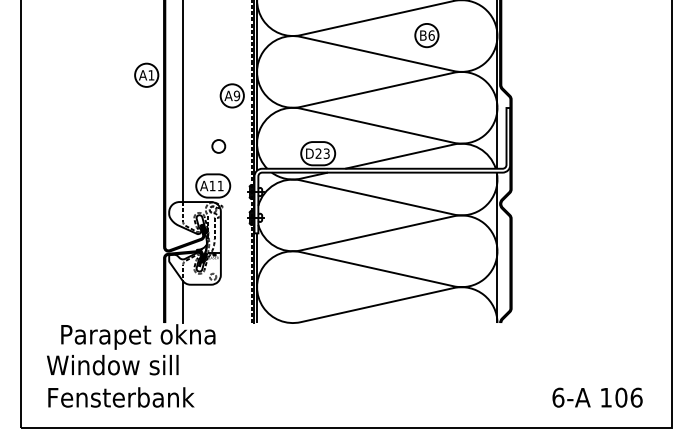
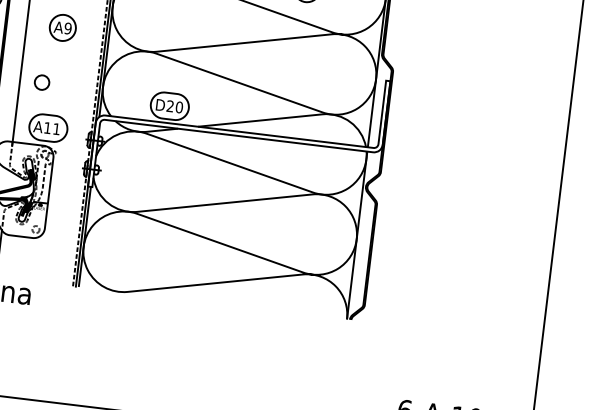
part: (231, 95) -> (62, 27), moved
circle: (218, 146) -> (41, 82), moved
text: (326, 153) -> (179, 107), D23 -> D20

